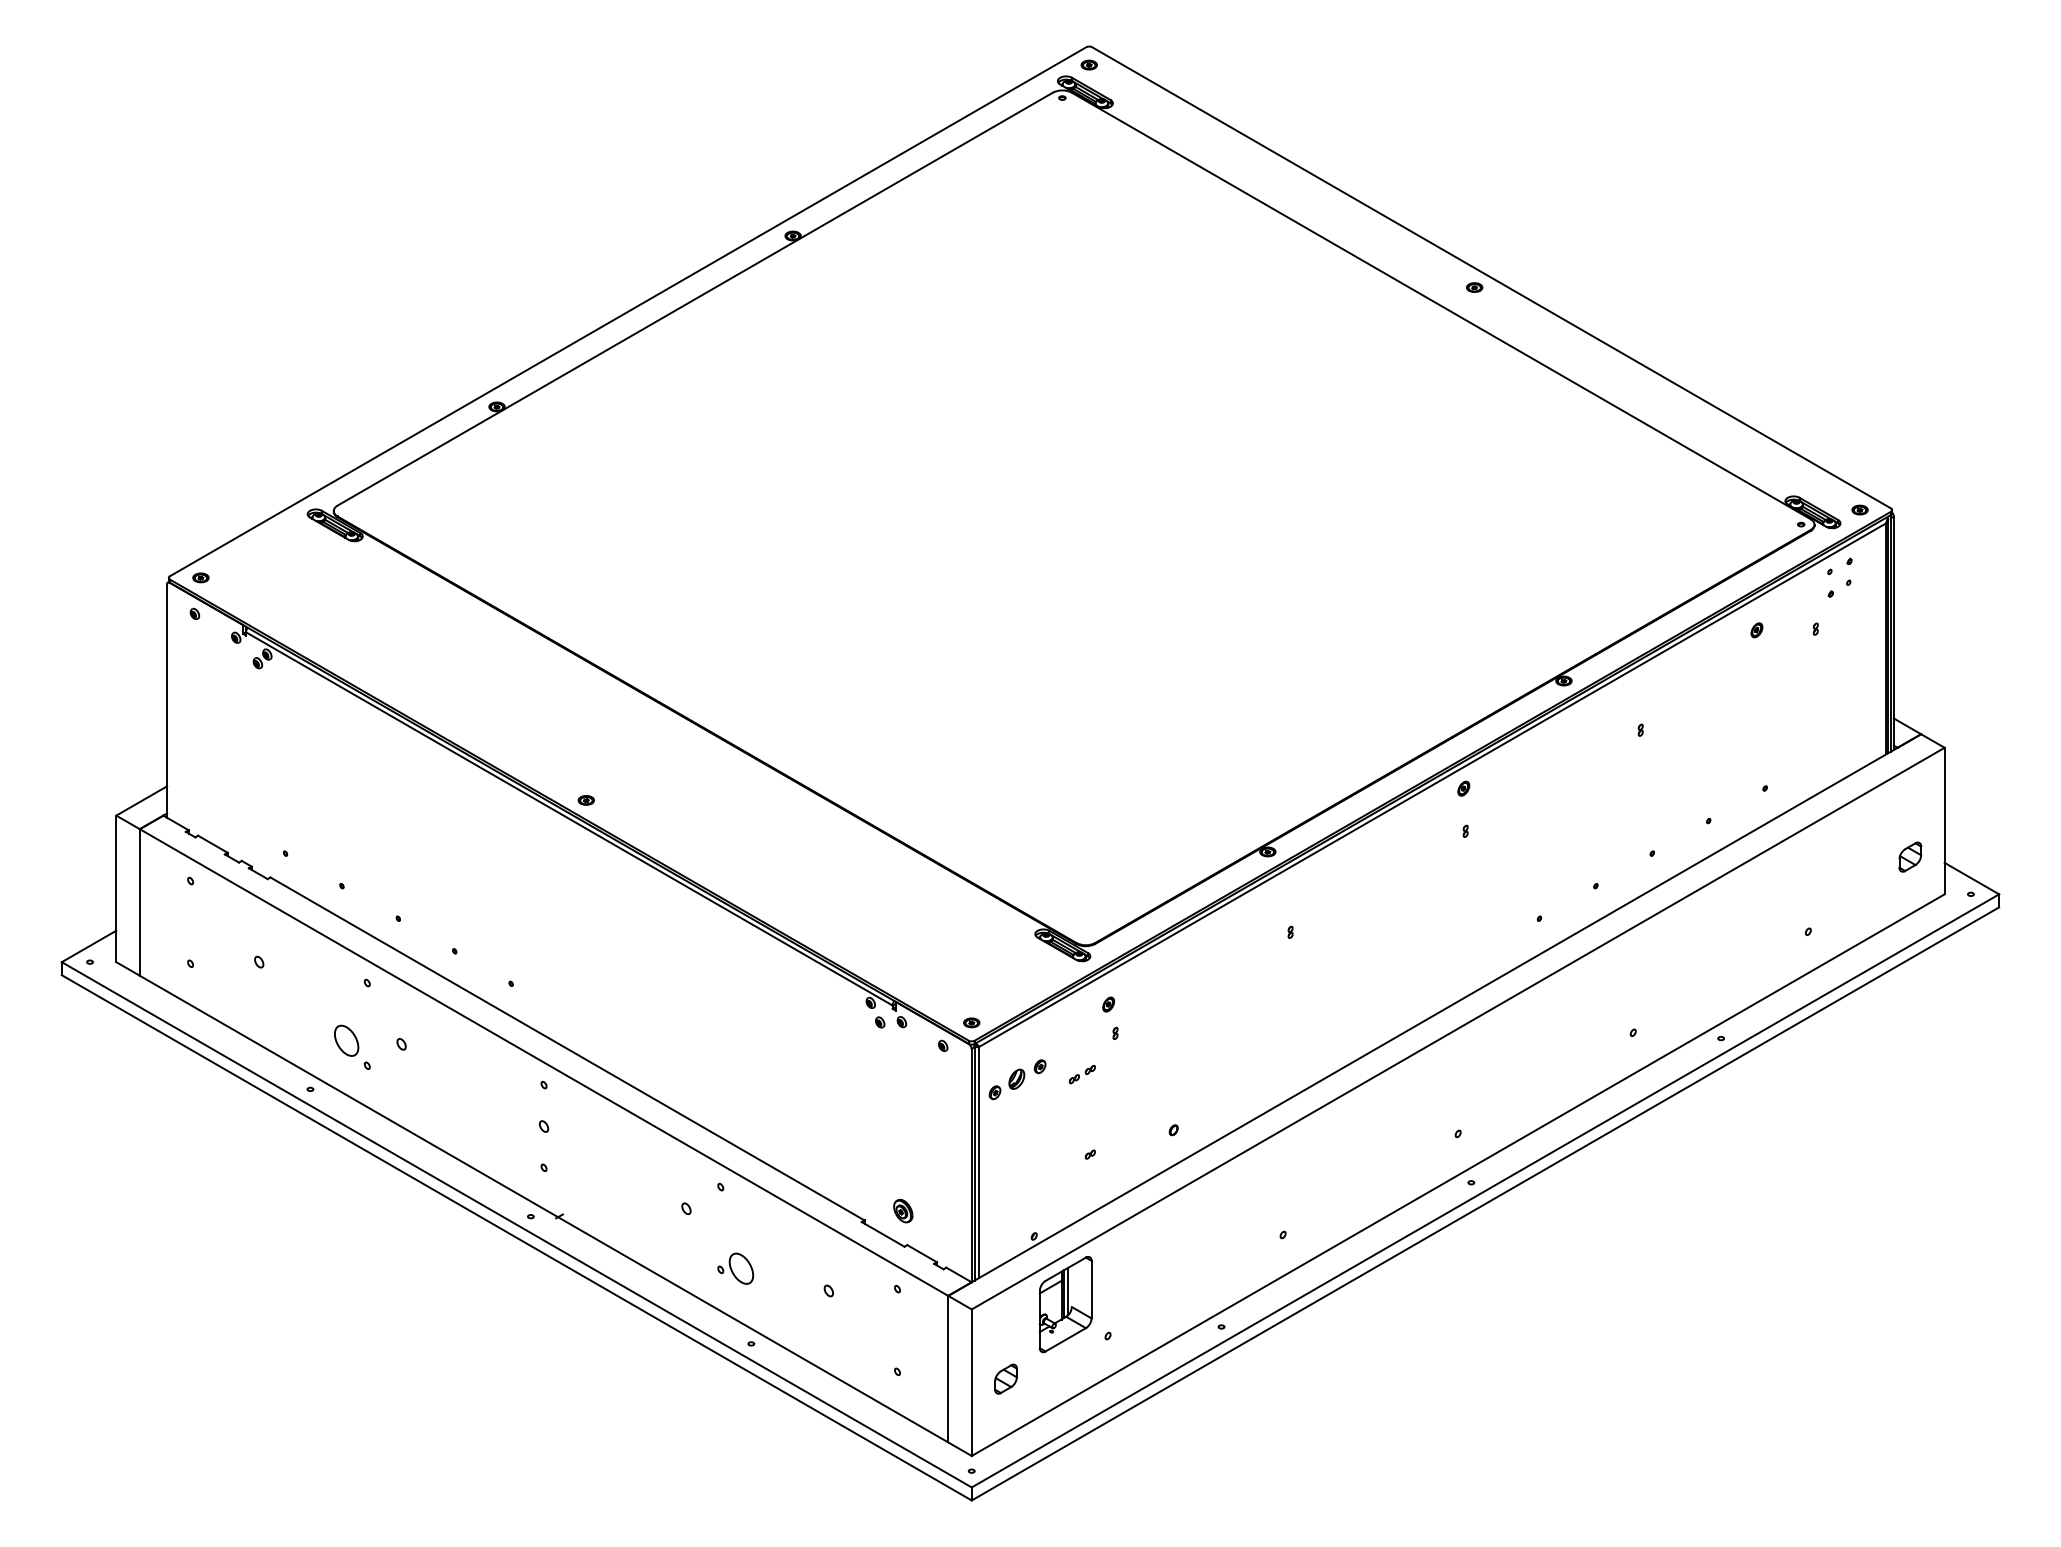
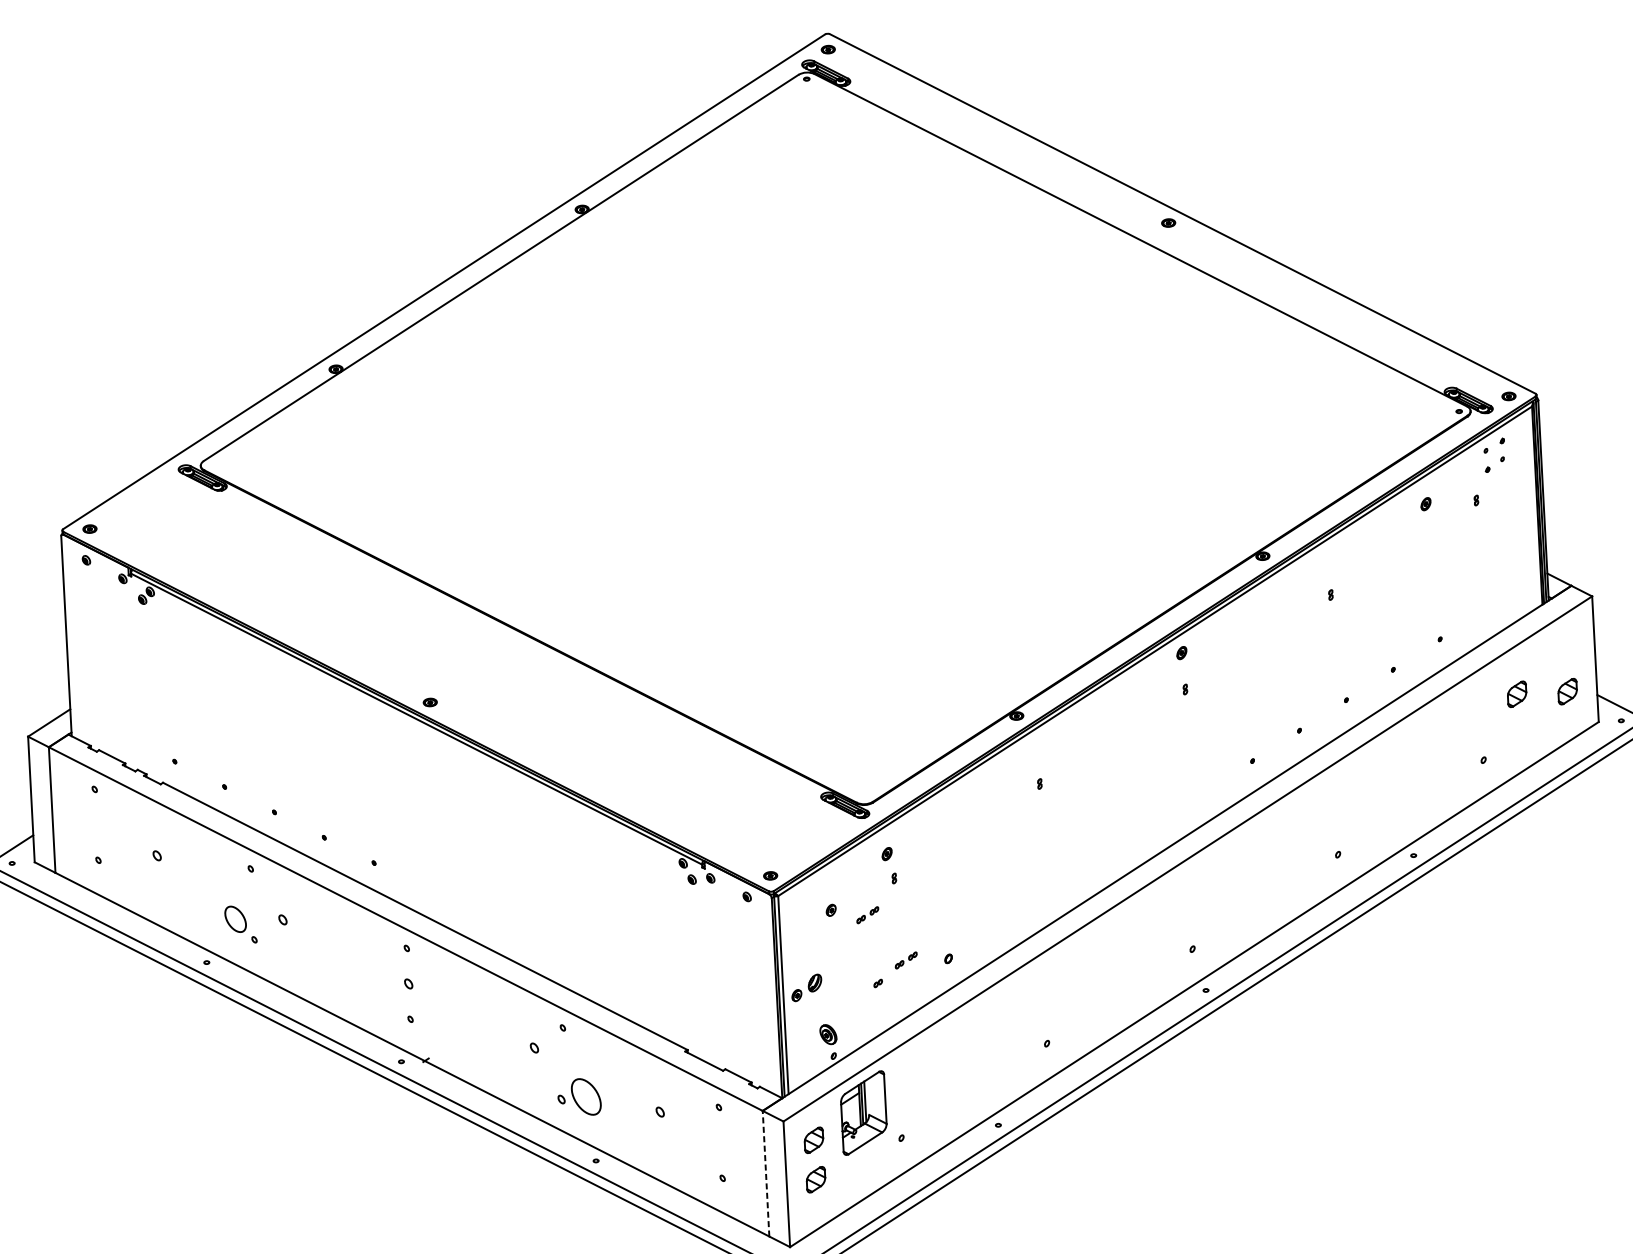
part: (1851, 856) -> (1517, 693), added
part: (1006, 1084) -> (806, 987), moved
part: (1123, 1129) -> (905, 960), added
part: (903, 1210) -> (828, 1034), moved
part: (735, 1268) -> (579, 1097), size x1.4
part: (1005, 1332) -> (813, 1139), added
line: (948, 1368) -> (766, 1173), solid -> dashed

